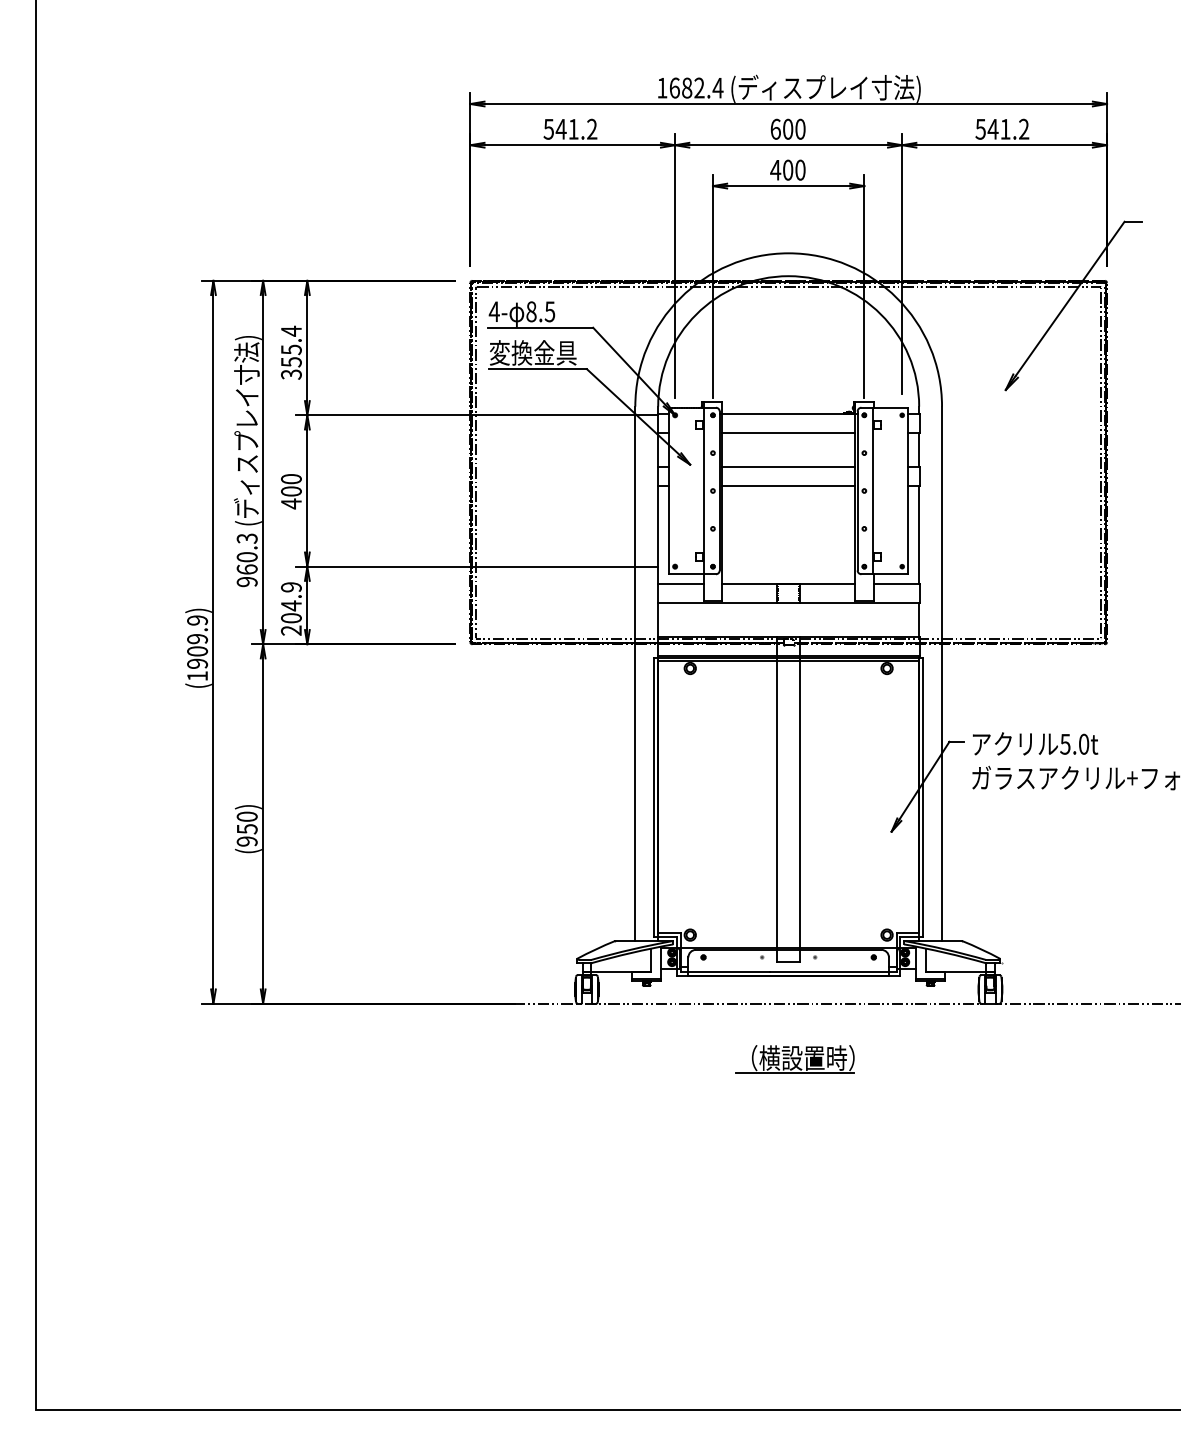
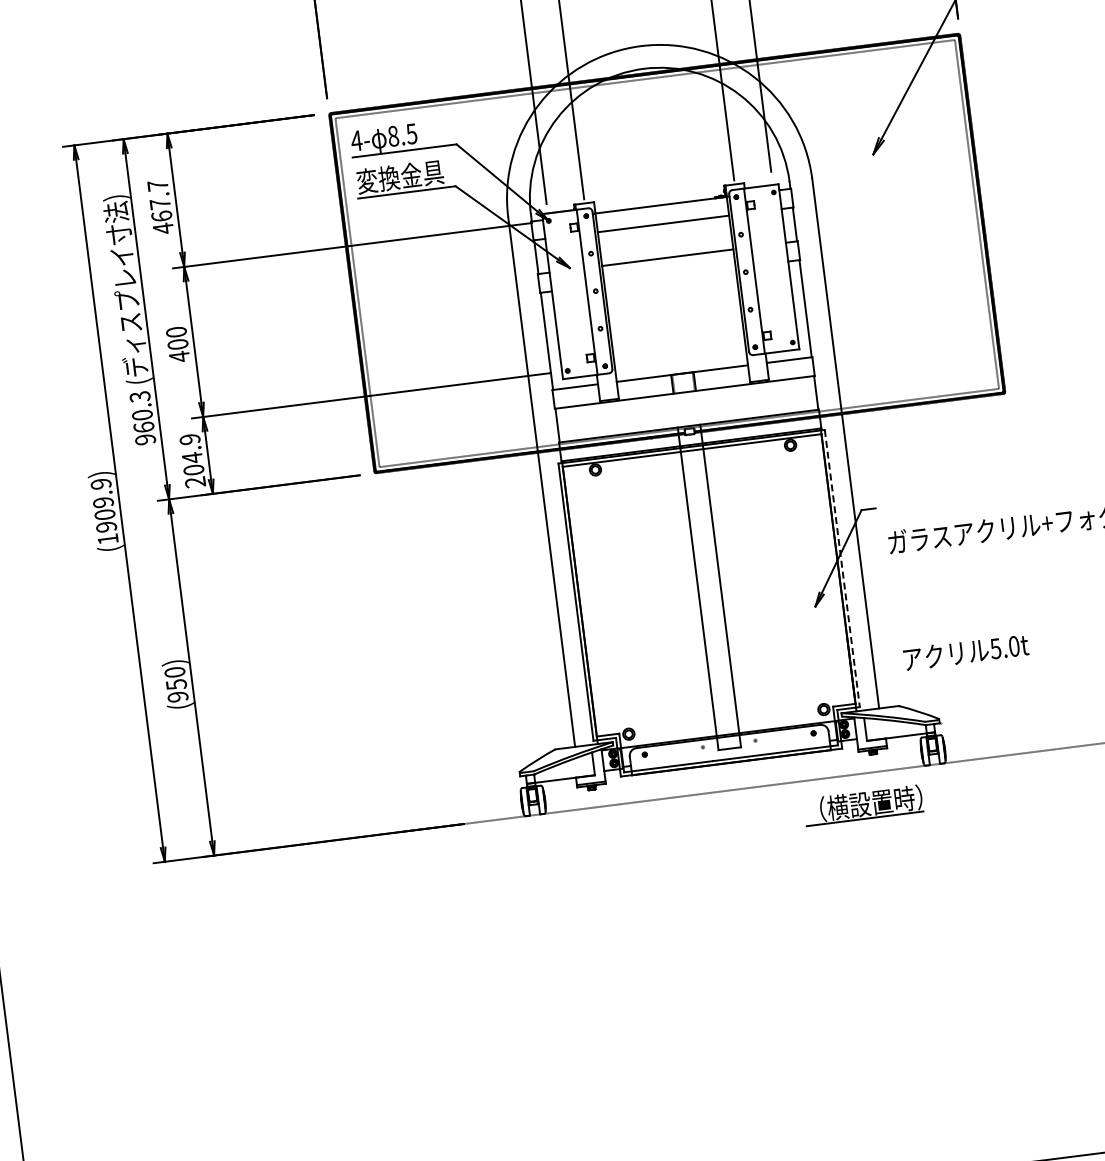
text: (291, 352) -> (160, 206), 355.4 -> 467.7
line: (788, 485) -> (669, 276), removed
text: (1035, 743) -> (966, 651), moved
line: (923, 797) -> (842, 568), solid -> dashed
part: (794, 1059) -> (862, 805), moved

